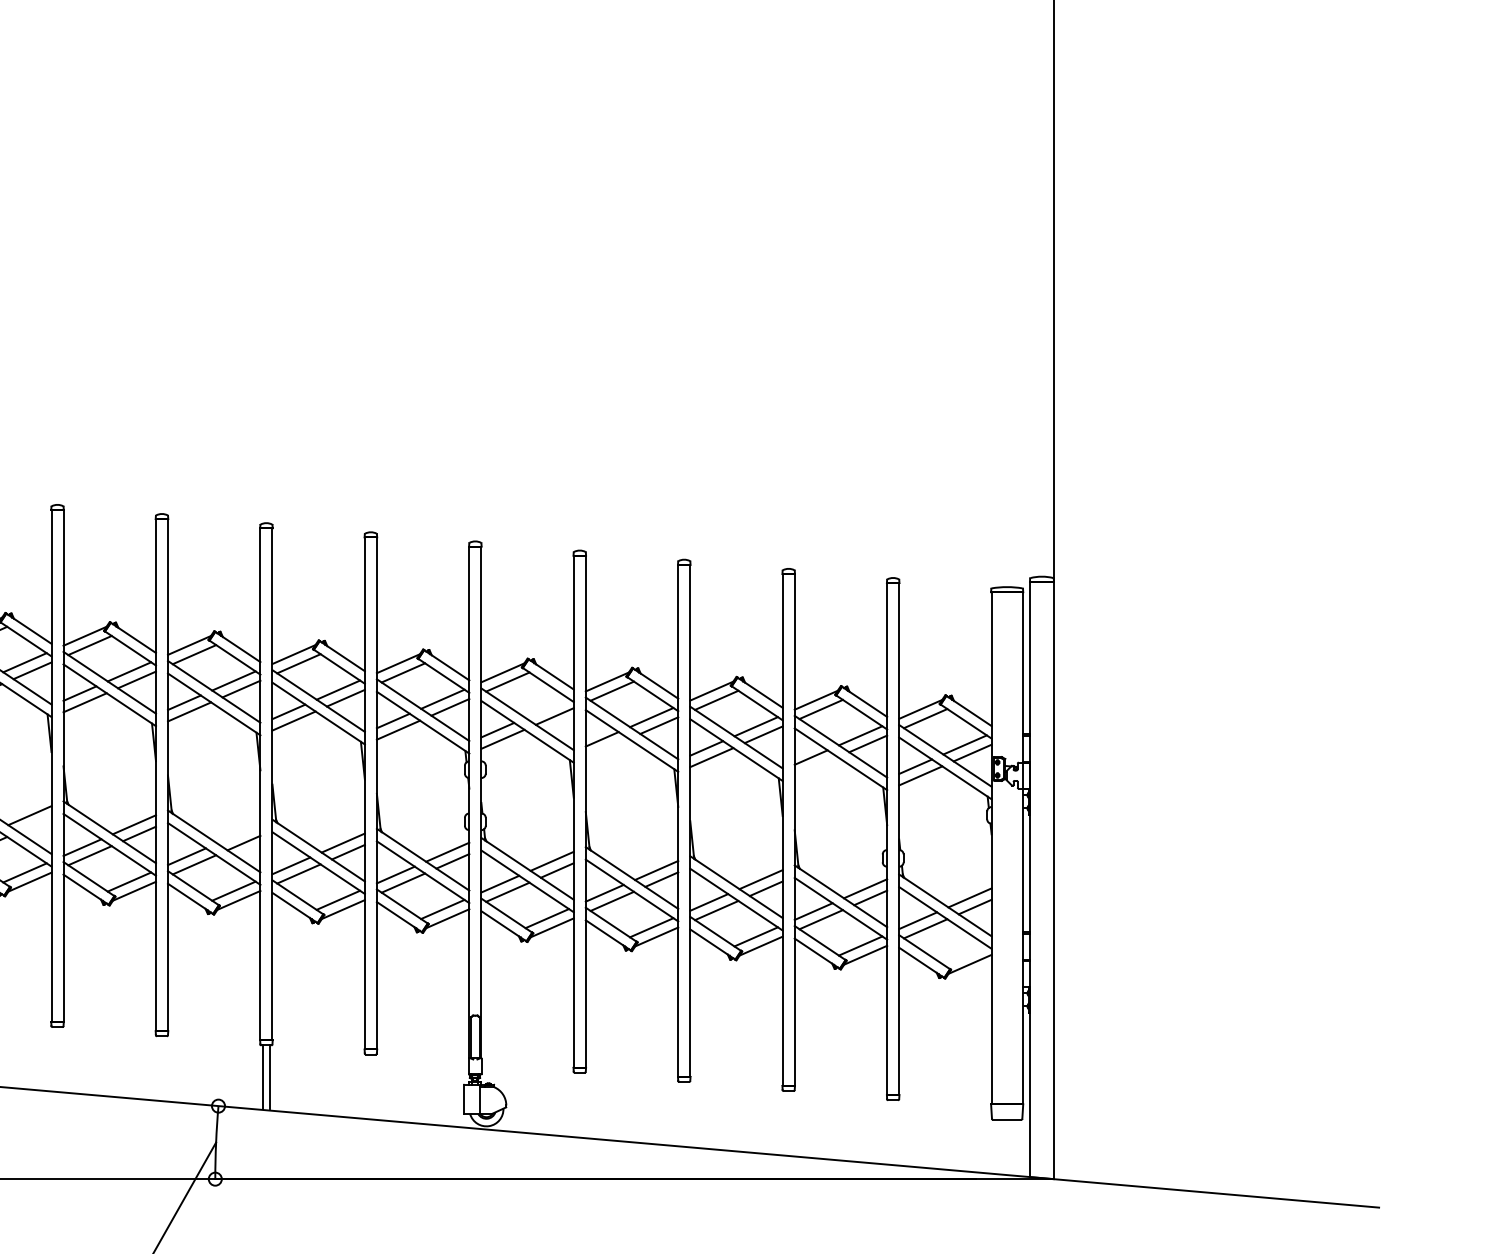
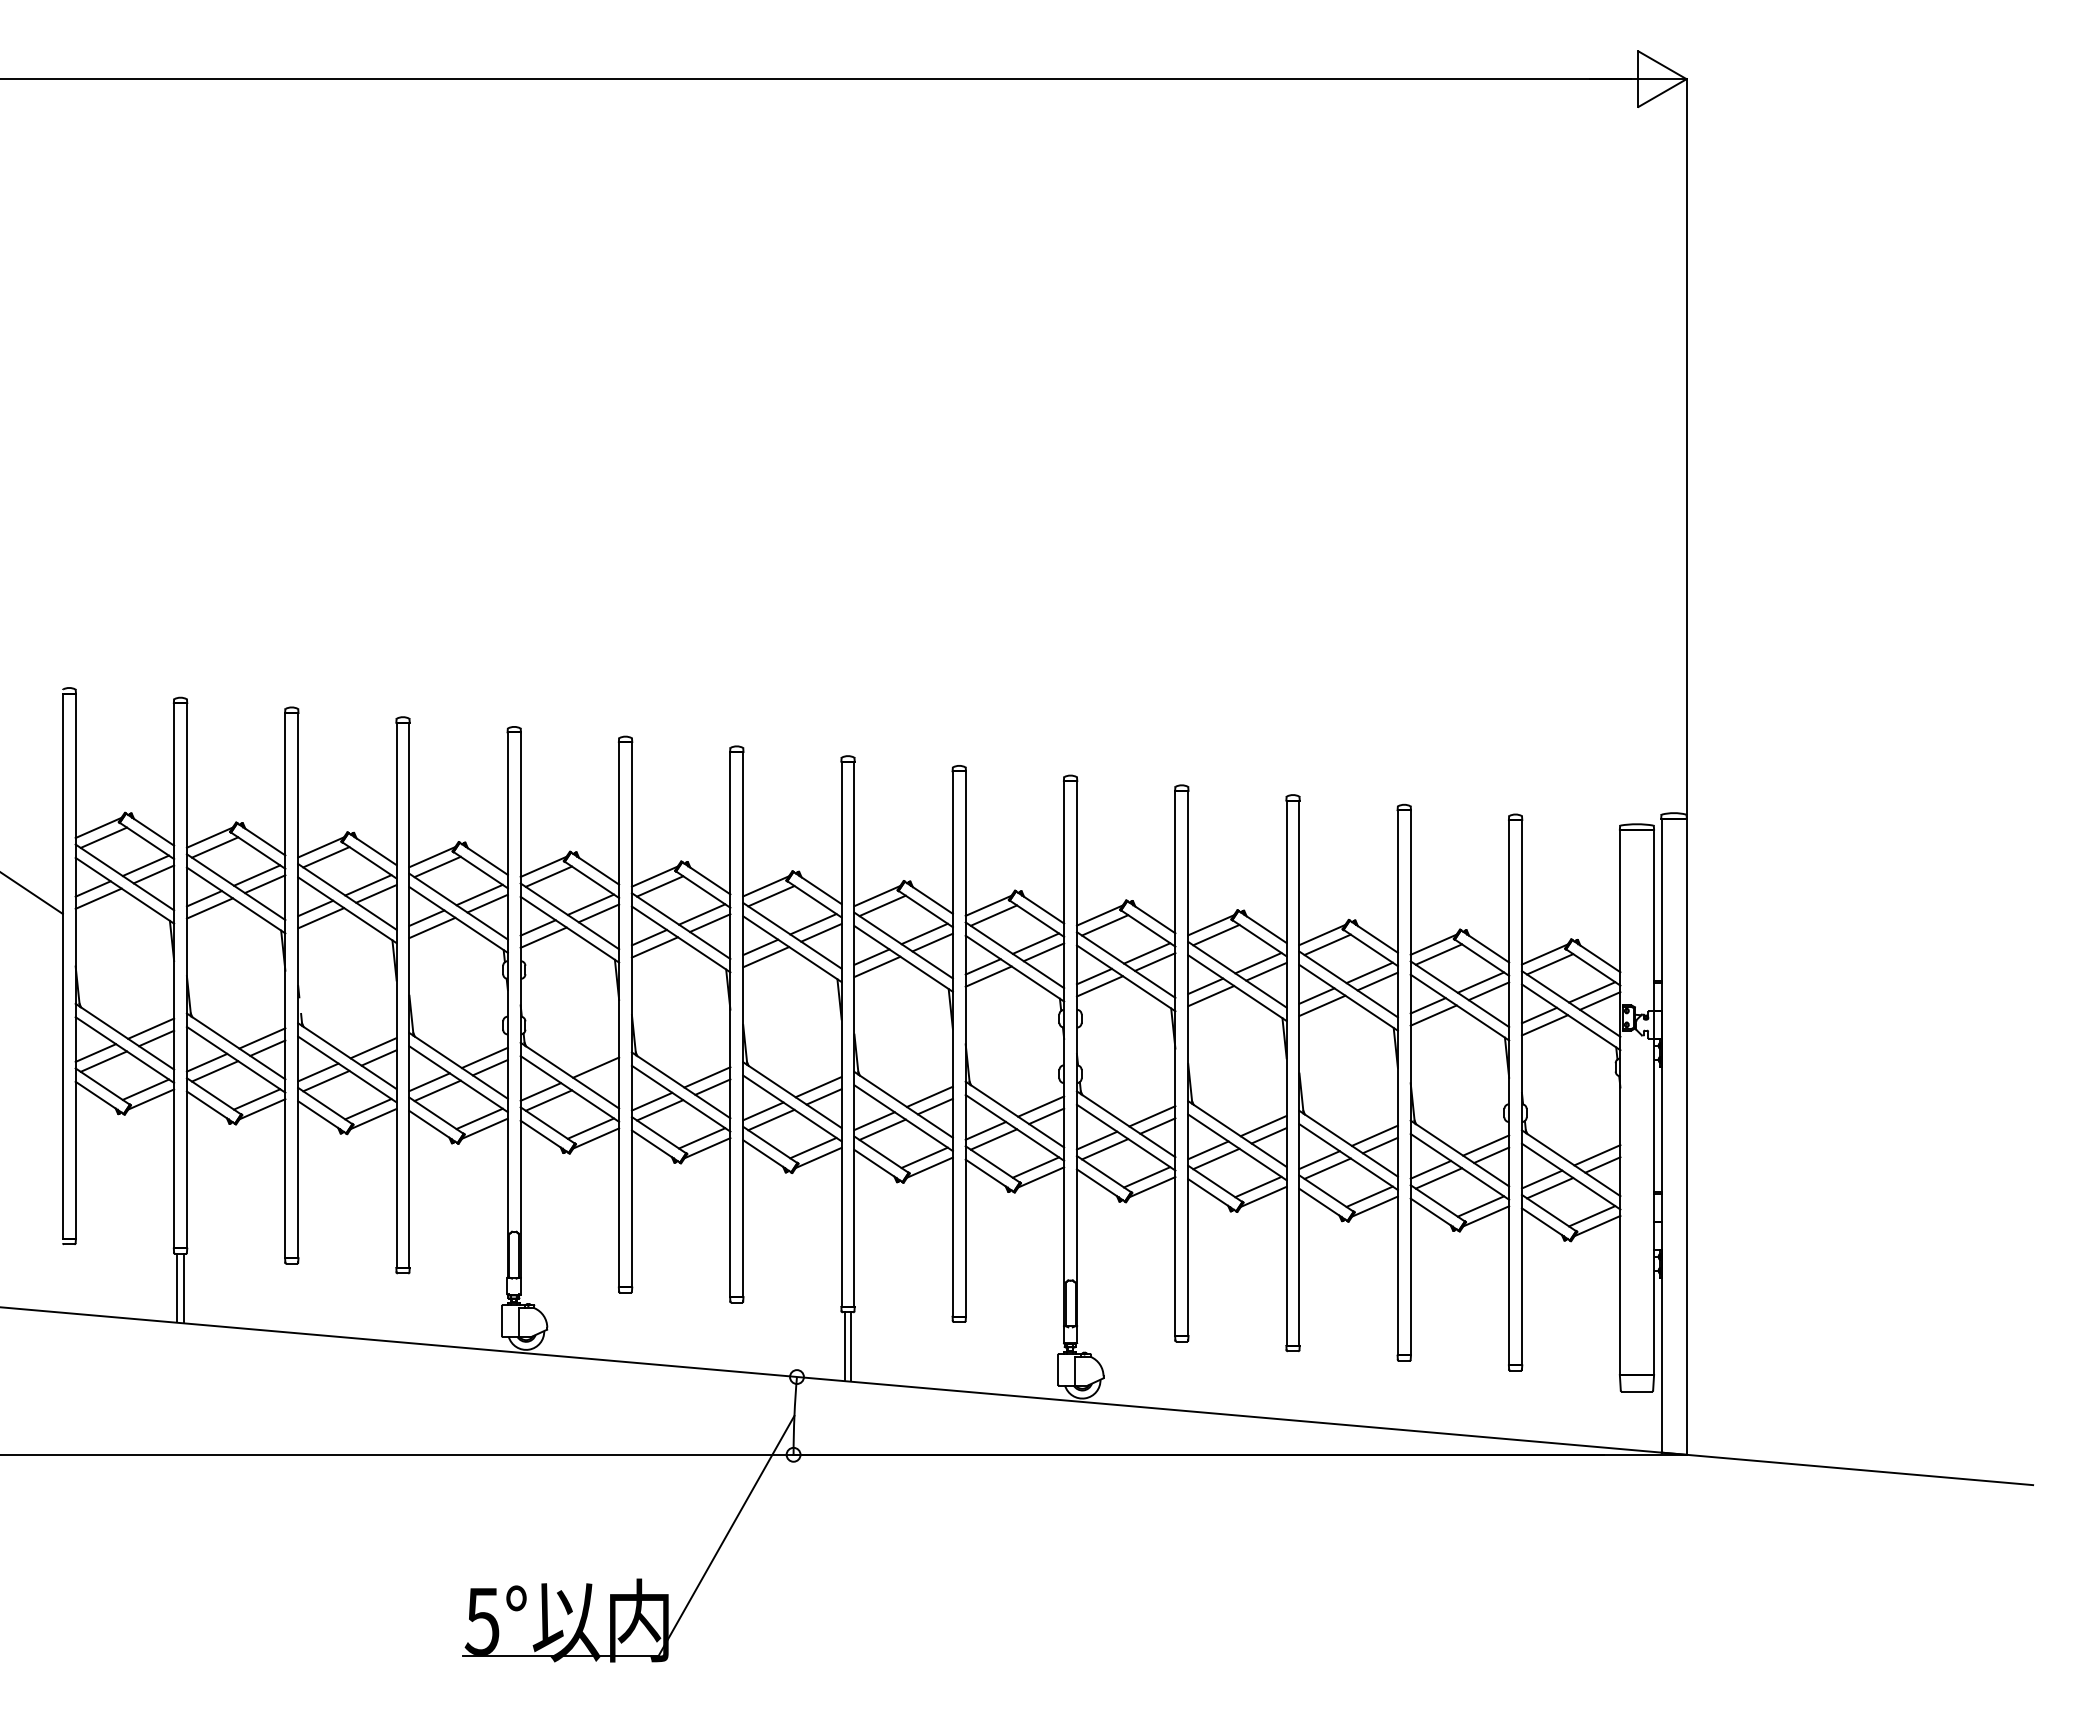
line: (547, 708) -> (1147, 953), added
line: (607, 748) -> (1211, 996), added
line: (816, 766) -> (1433, 1015), added
line: (238, 834) -> (818, 1087), added
line: (965, 955) -> (1592, 1216), added

